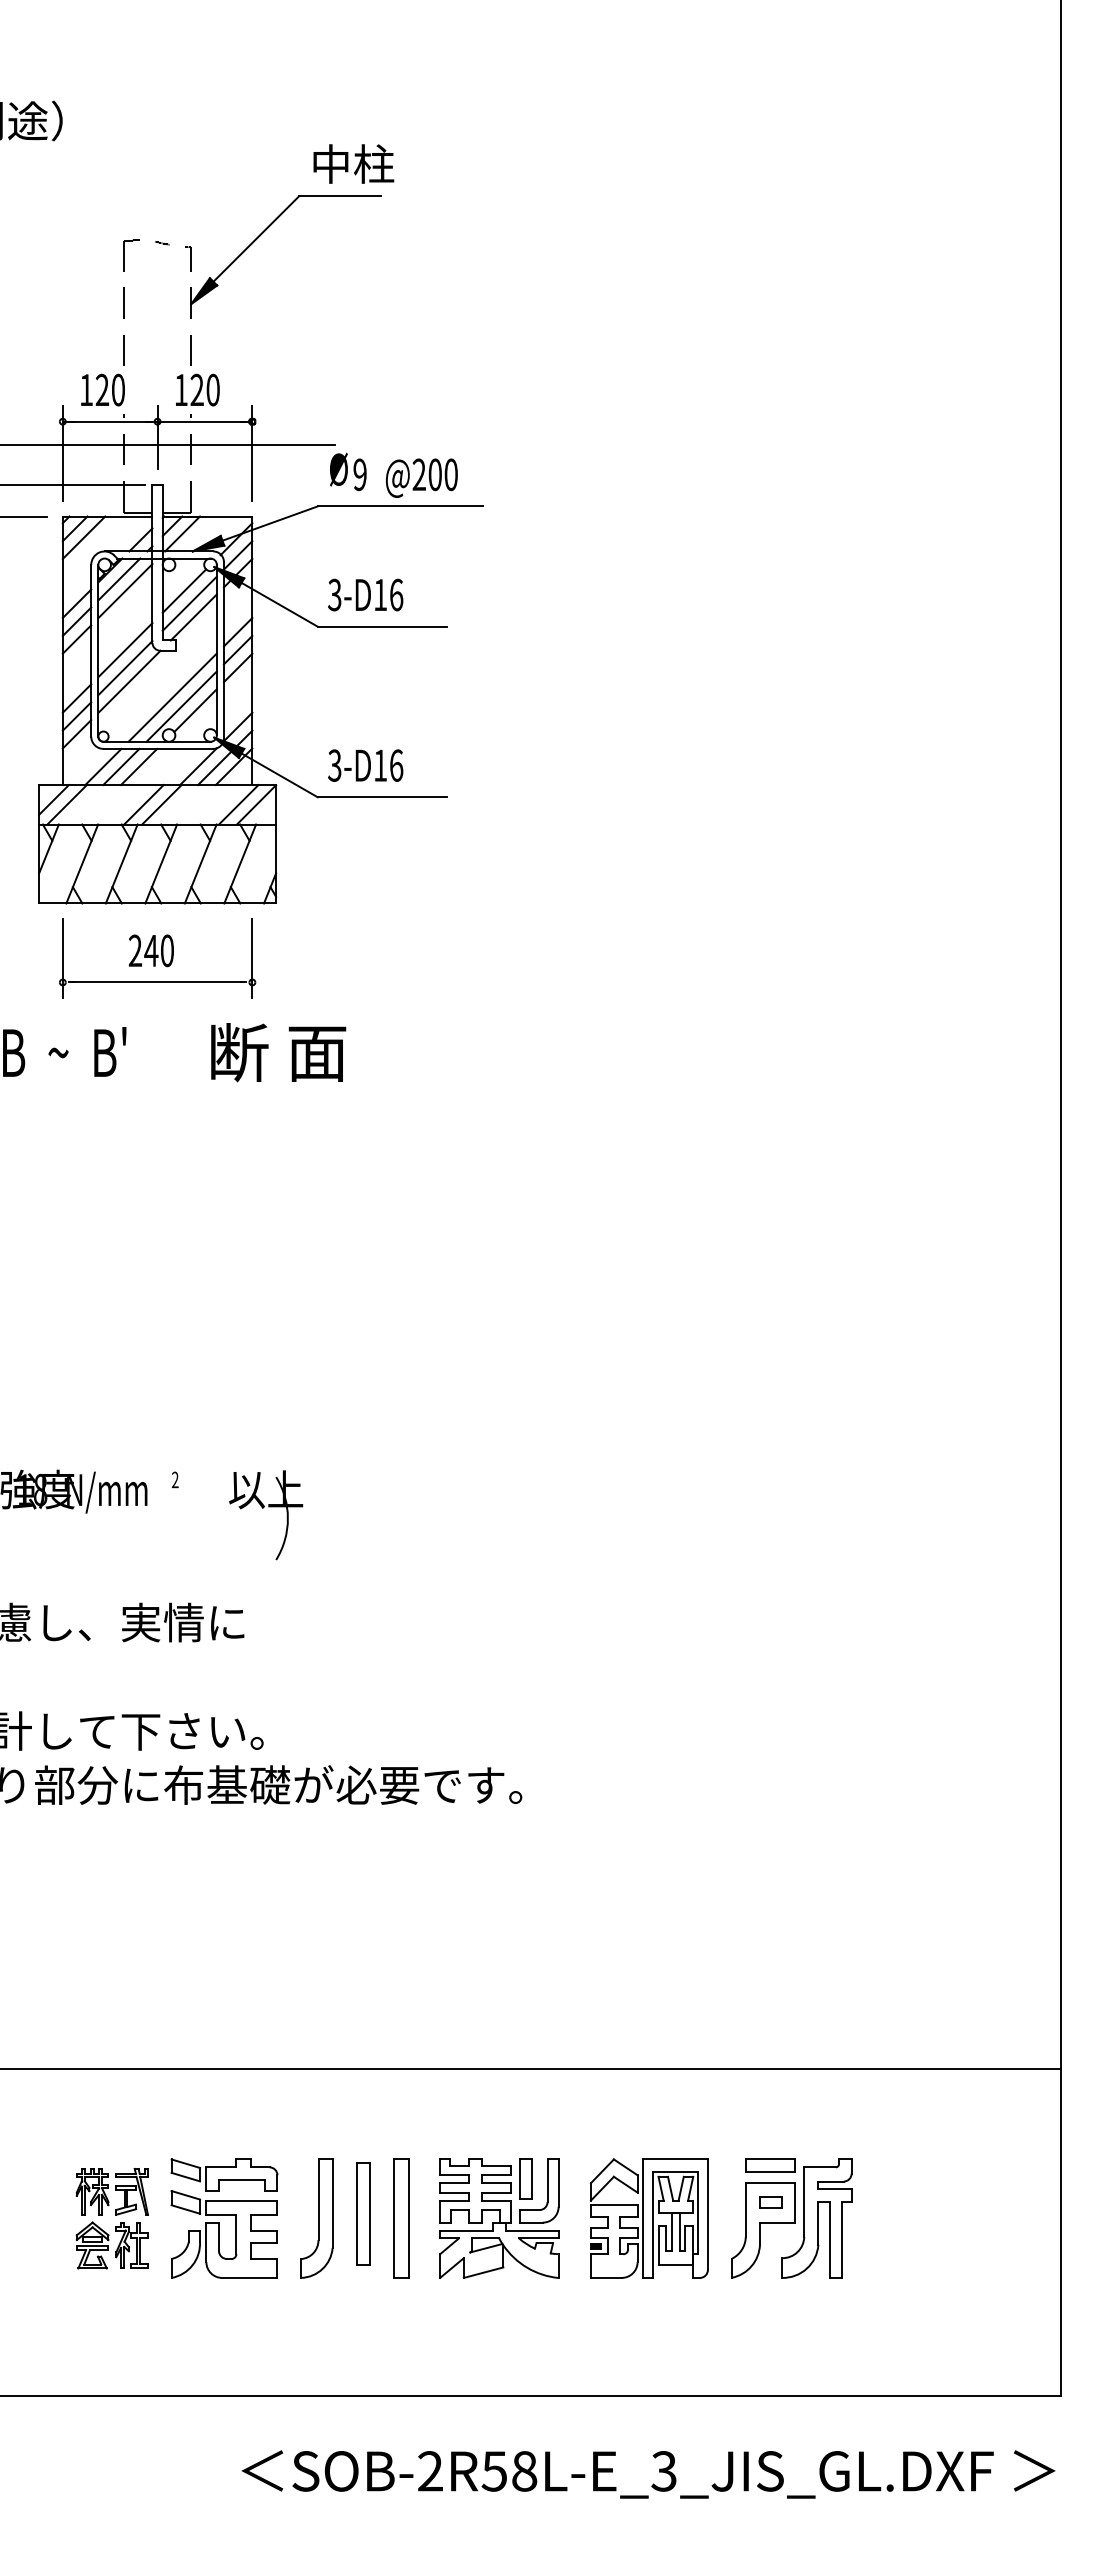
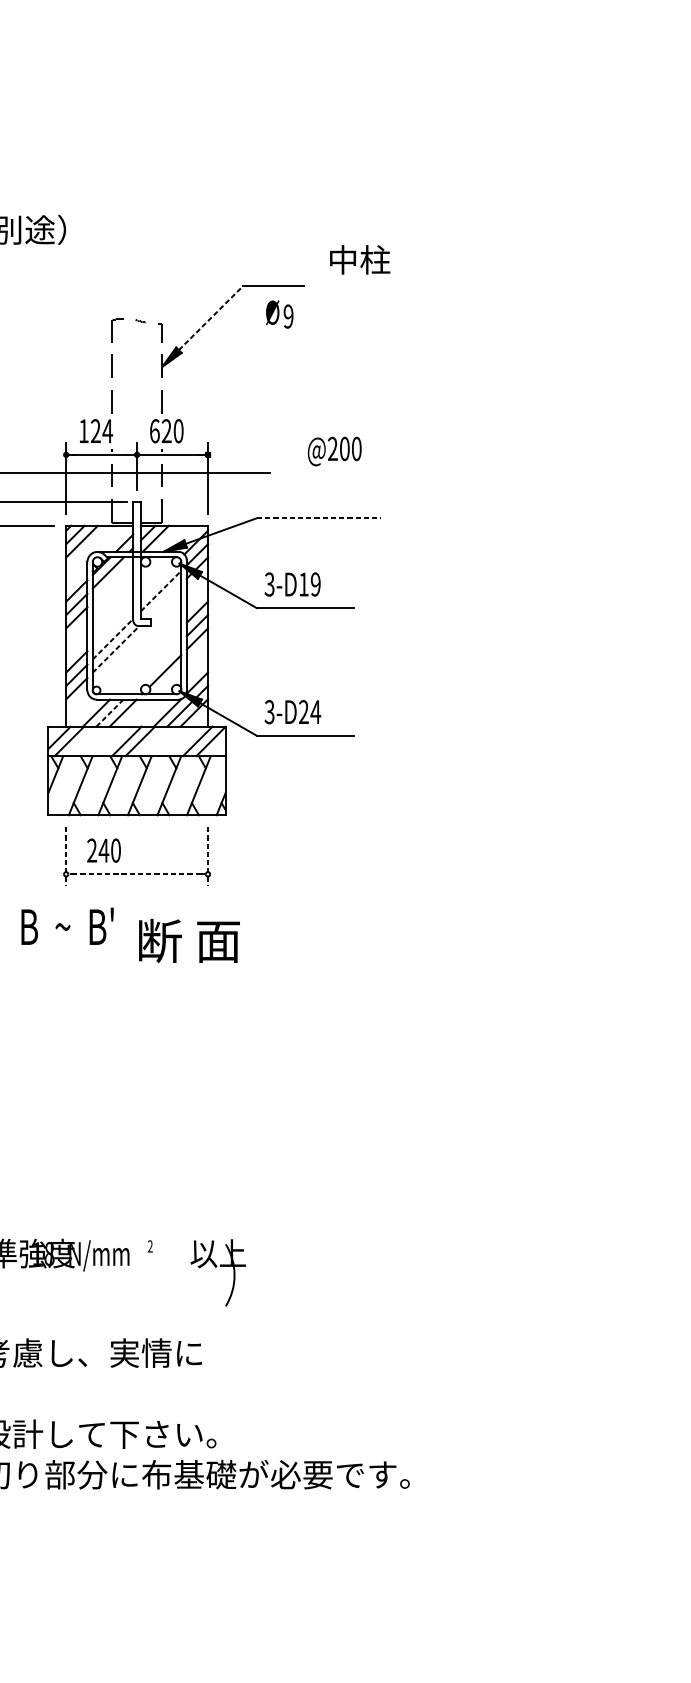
text: (353, 163) -> (359, 259), moved
line: (256, 238) -> (211, 317), solid -> dashed
text: (118, 389) -> (107, 430), 120 -> 124
text: (181, 389) -> (154, 430), 120 -> 620
text: (348, 471) -> (279, 314), moved
text: (421, 477) -> (334, 450), moved
line: (400, 506) -> (318, 518), solid -> dashed
line: (184, 590) -> (157, 581), removed
line: (125, 591) -> (113, 581), removed
text: (396, 594) -> (315, 584), 3-D16 -> 3-D19
line: (190, 603) -> (161, 590), solid -> dashed
line: (193, 617) -> (163, 601), removed
line: (125, 650) -> (113, 626), removed
line: (125, 667) -> (113, 638), solid -> dashed
line: (129, 681) -> (116, 649), solid -> dashed
line: (172, 697) -> (148, 661), removed
line: (181, 706) -> (154, 667), removed
text: (388, 765) -> (309, 712), 3-D16 -> 3-D24
line: (121, 766) -> (110, 712), solid -> dashed
text: (150, 950) -> (103, 850), moved
line: (62, 959) -> (65, 857), solid -> dashed
line: (252, 959) -> (208, 857), solid -> dashed
line: (157, 982) -> (137, 874), solid -> dashed
text: (278, 1052) -> (189, 940), moved

